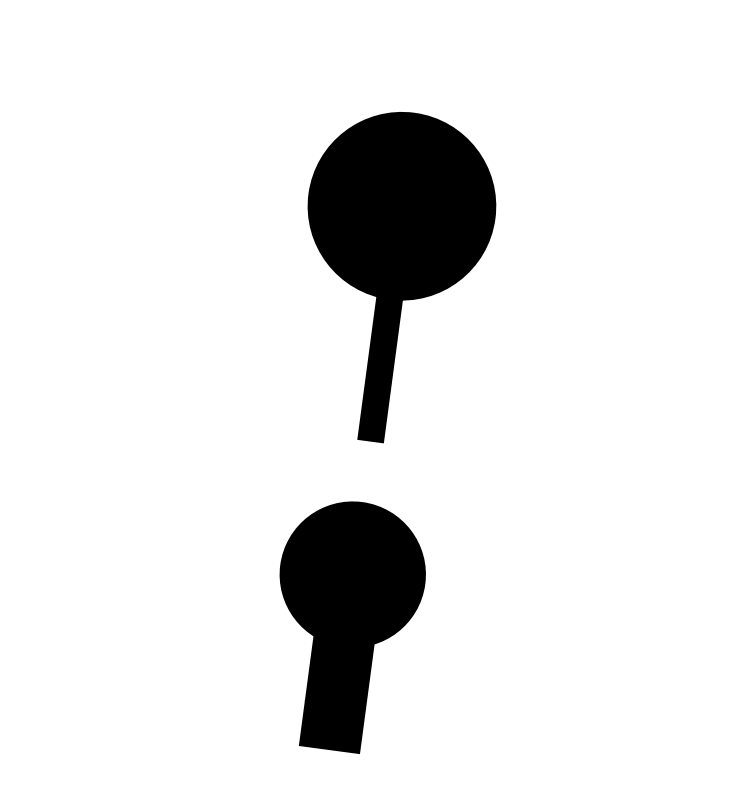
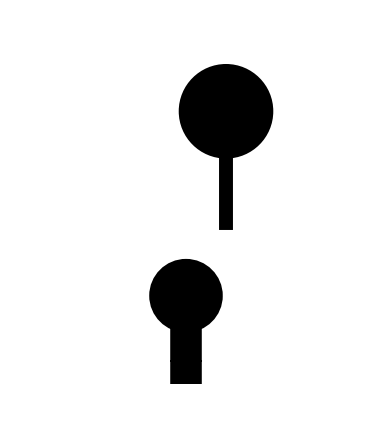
part: (391, 276) -> (225, 146), moved

